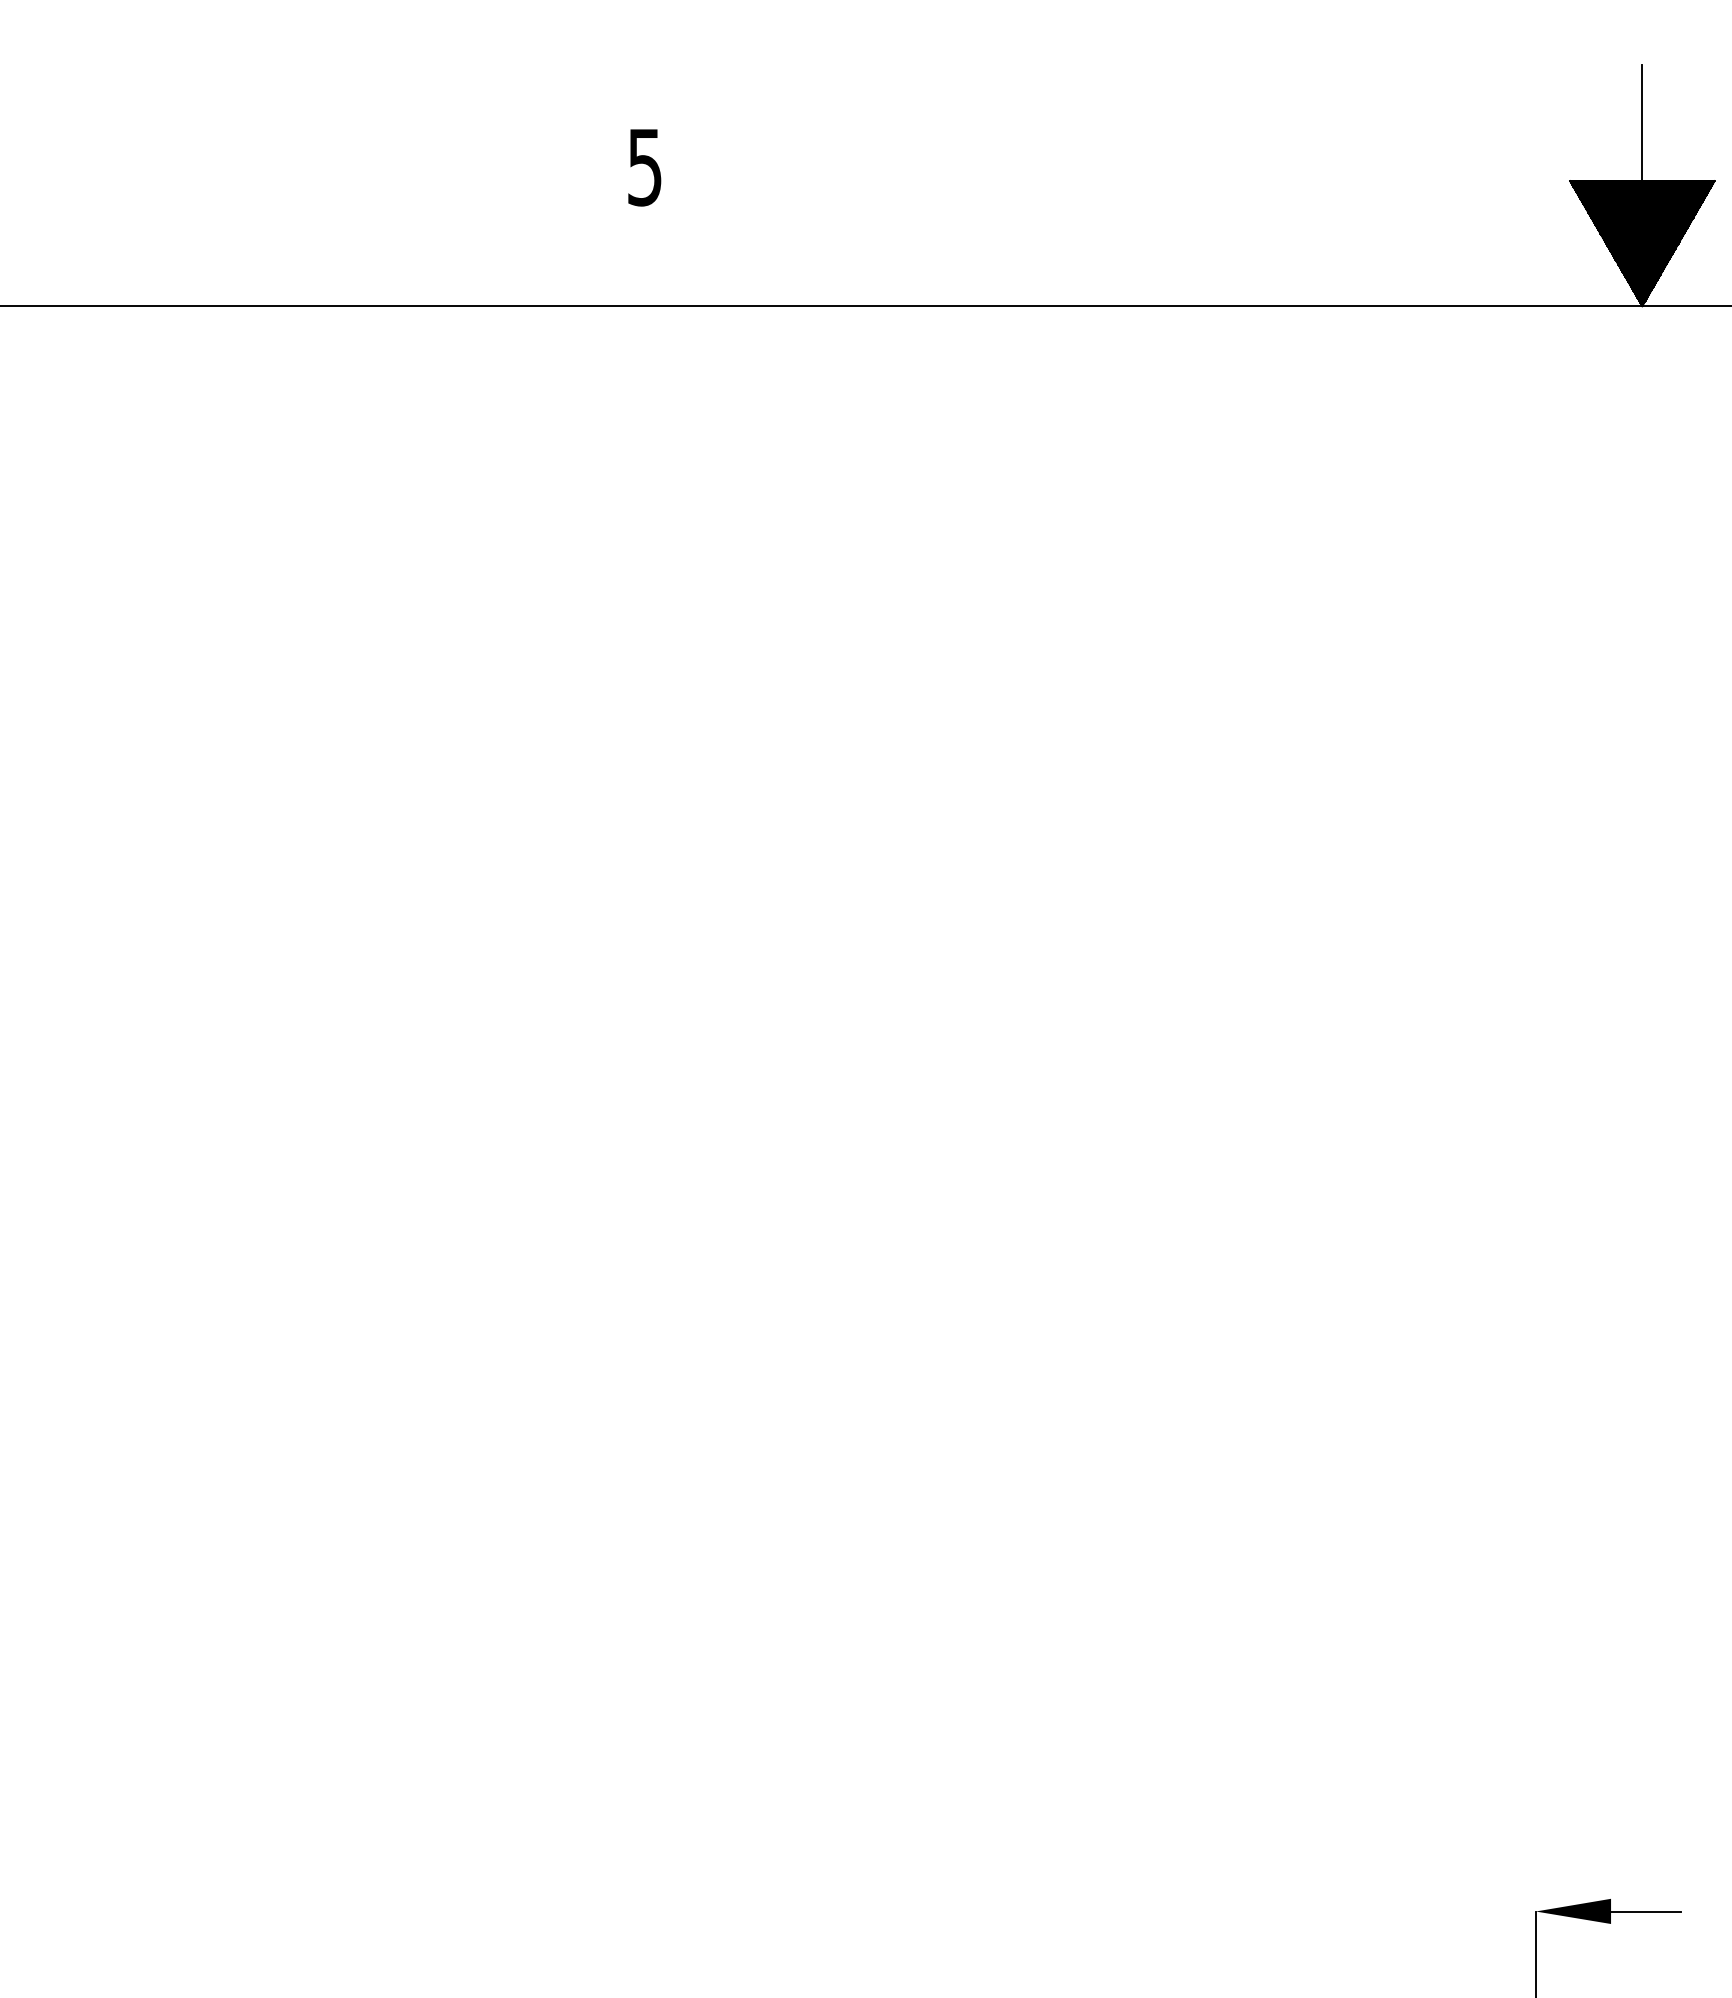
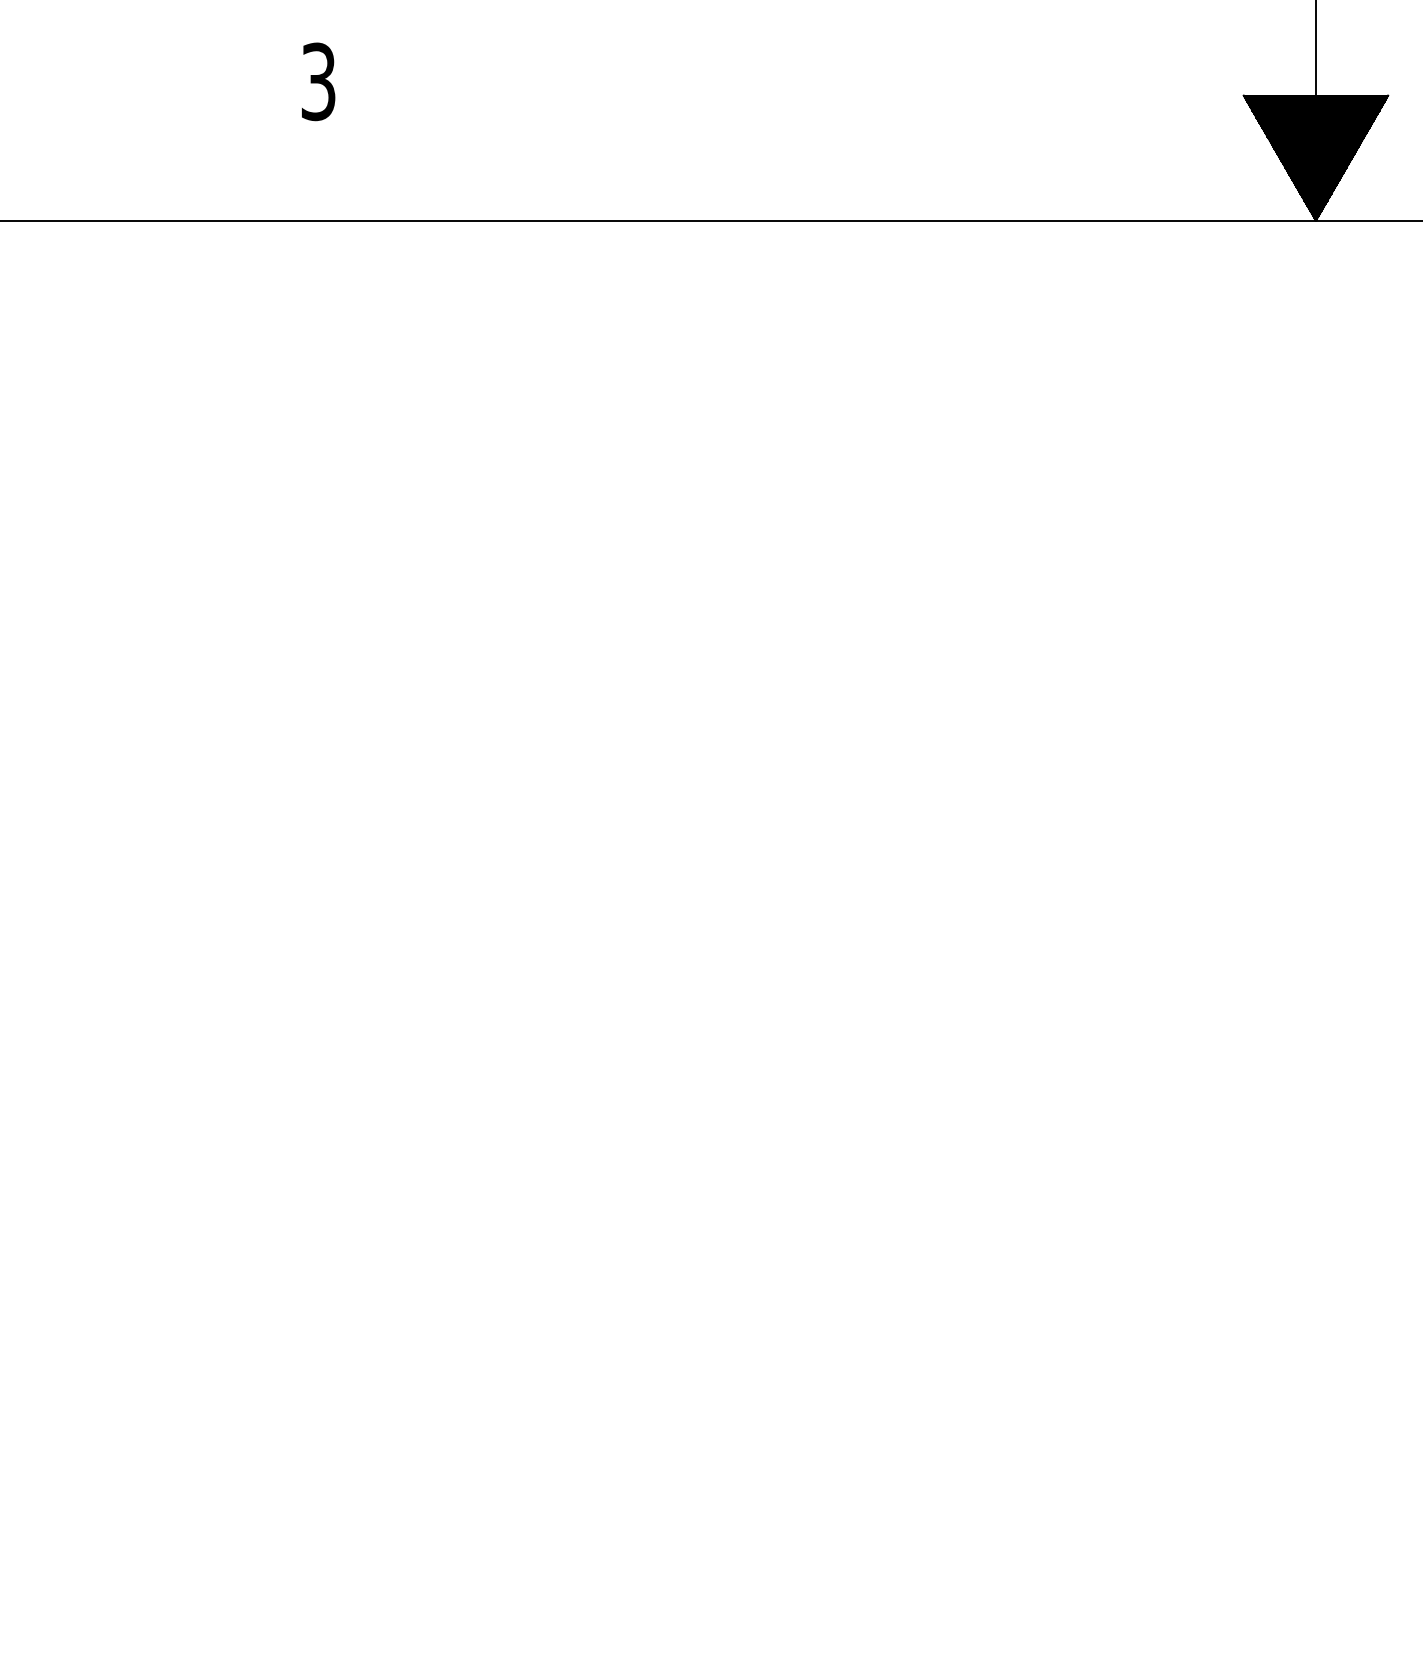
text: (644, 167) -> (318, 82), 5 -> 3

